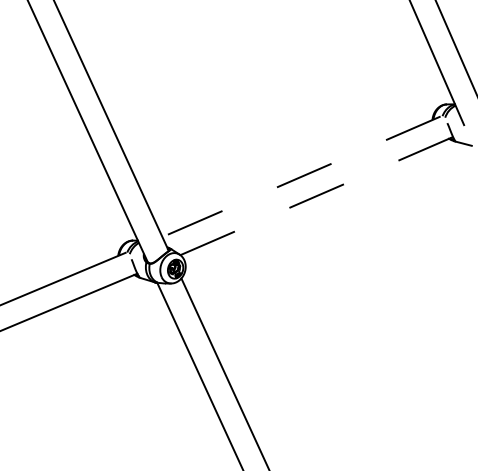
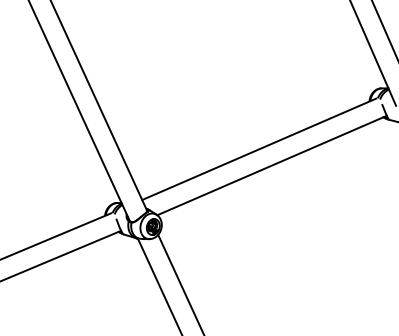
line: (301, 176) -> (259, 149), dashed -> solid
line: (316, 196) -> (271, 165), dashed -> solid

